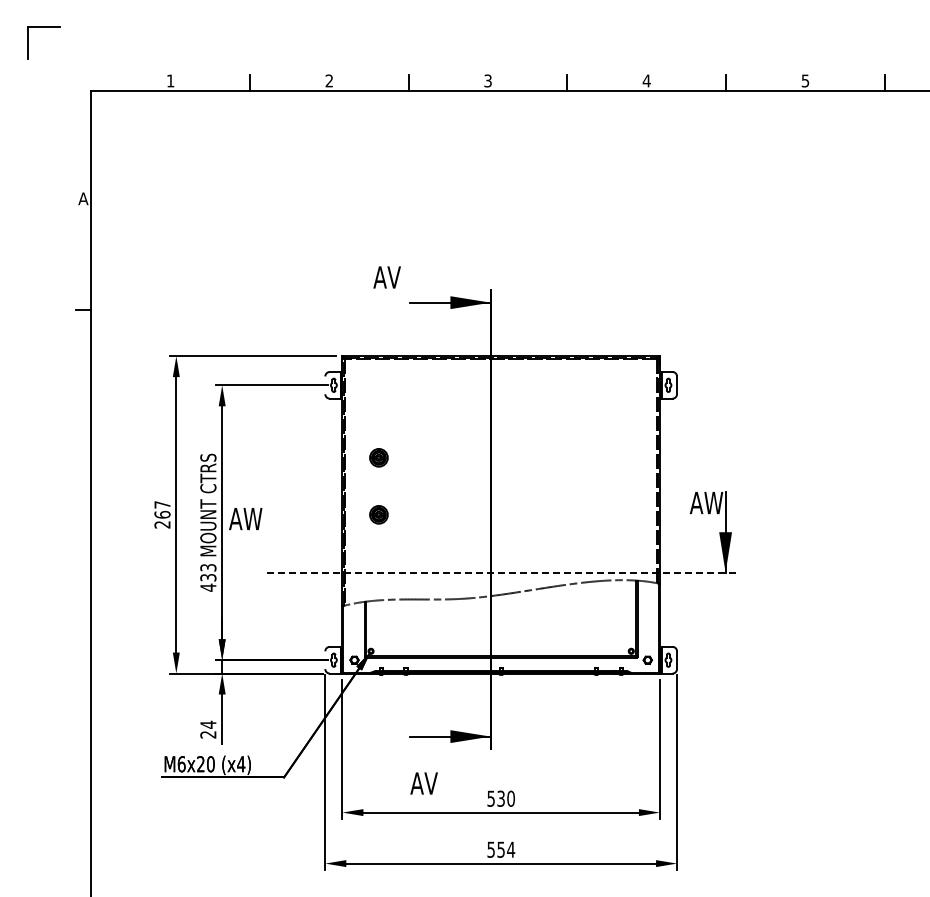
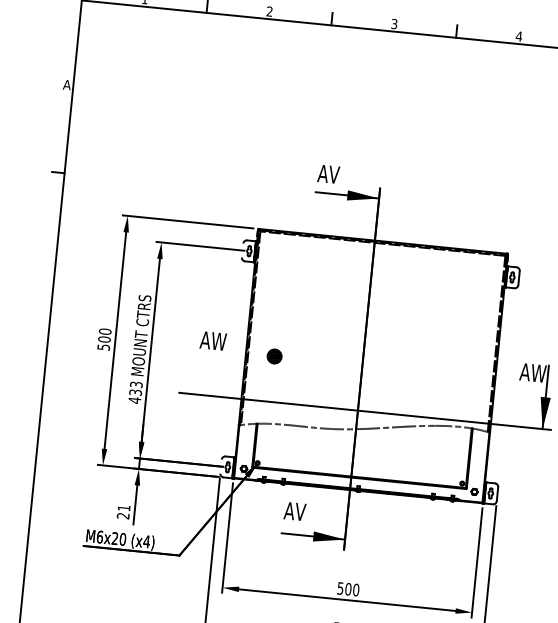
text: (386, 277) -> (328, 174), moved
part: (378, 457) -> (278, 311), removed
text: (162, 514) -> (104, 339), 267 -> 500
text: (245, 519) -> (213, 341), moved
line: (499, 572) -> (364, 411), dashed -> solid
text: (208, 724) -> (124, 507), 24 -> 21
text: (423, 783) -> (294, 511), moved
text: (501, 798) -> (348, 589), 530 -> 500

